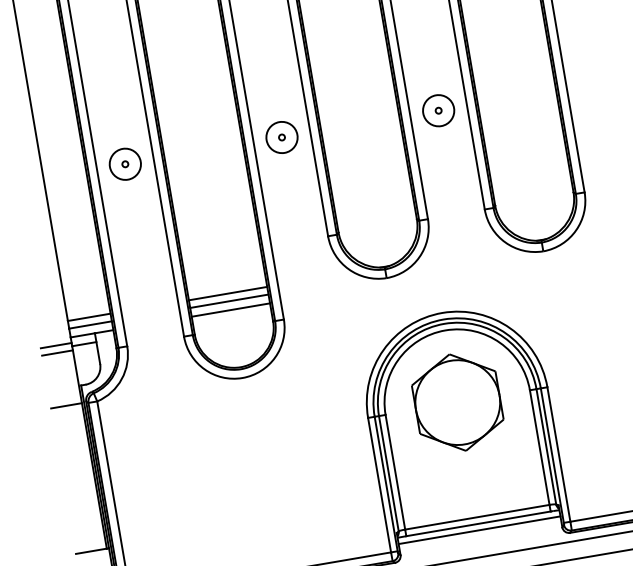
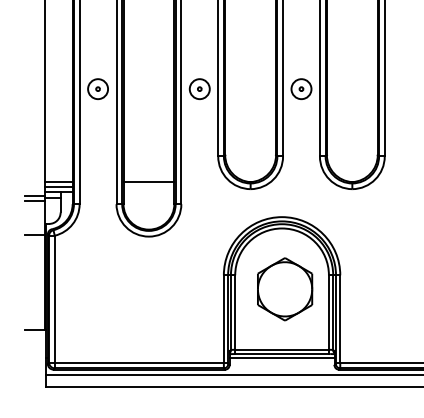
line: (228, 300) -> (148, 186), removed
line: (230, 310) -> (148, 192), removed
part: (458, 402) -> (285, 289), moved

